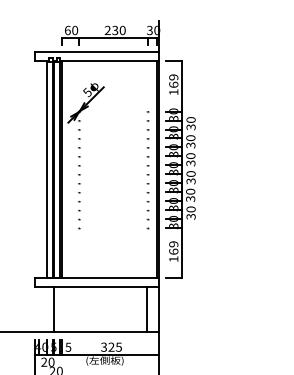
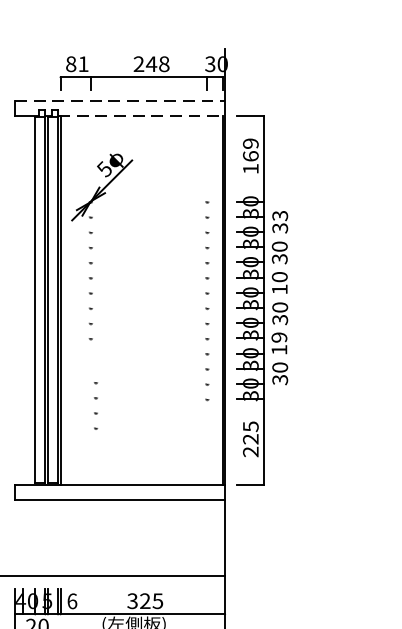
text: (71, 30) -> (77, 64), 60 -> 81
text: (118, 30) -> (157, 64), 230 -> 248
line: (96, 52) -> (119, 101), solid -> dashed
line: (109, 61) -> (141, 116), solid -> dashed
text: (190, 119) -> (279, 215), 30 -> 33
text: (190, 163) -> (279, 289), 30 -> 10
text: (190, 194) -> (279, 342), 30 -> 19
part: (79, 215) -> (96, 406), moved
text: (173, 251) -> (250, 438), 169 -> 225
line: (54, 309) -> (48, 537), removed
line: (146, 309) -> (204, 537), removed
text: (68, 346) -> (72, 599), 5 -> 6

